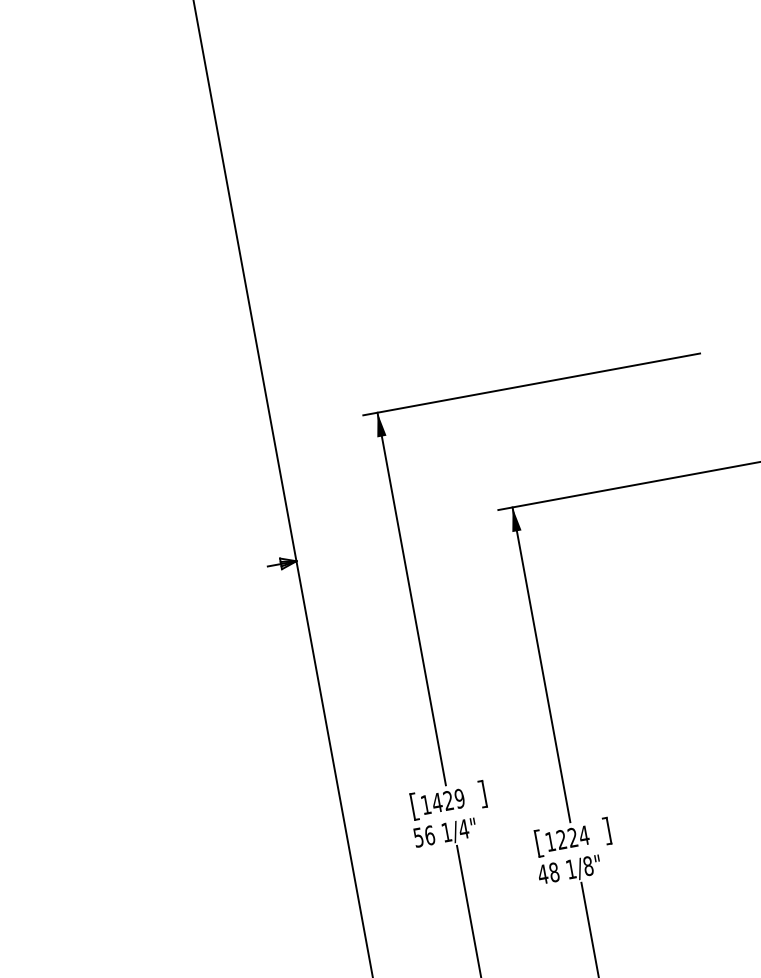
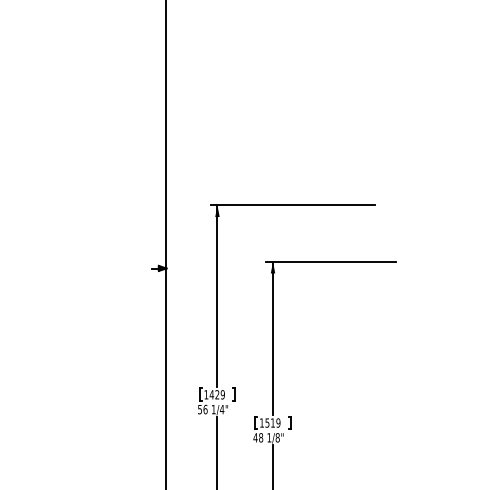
text: (571, 836) -> (272, 422), 1224 -> 1519

